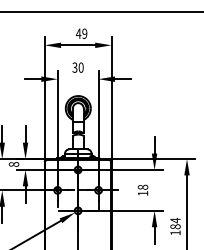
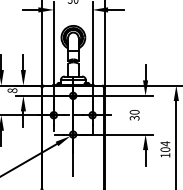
text: (142, 189) -> (134, 114), 18 -> 30
text: (175, 226) -> (165, 149), 184 -> 104

